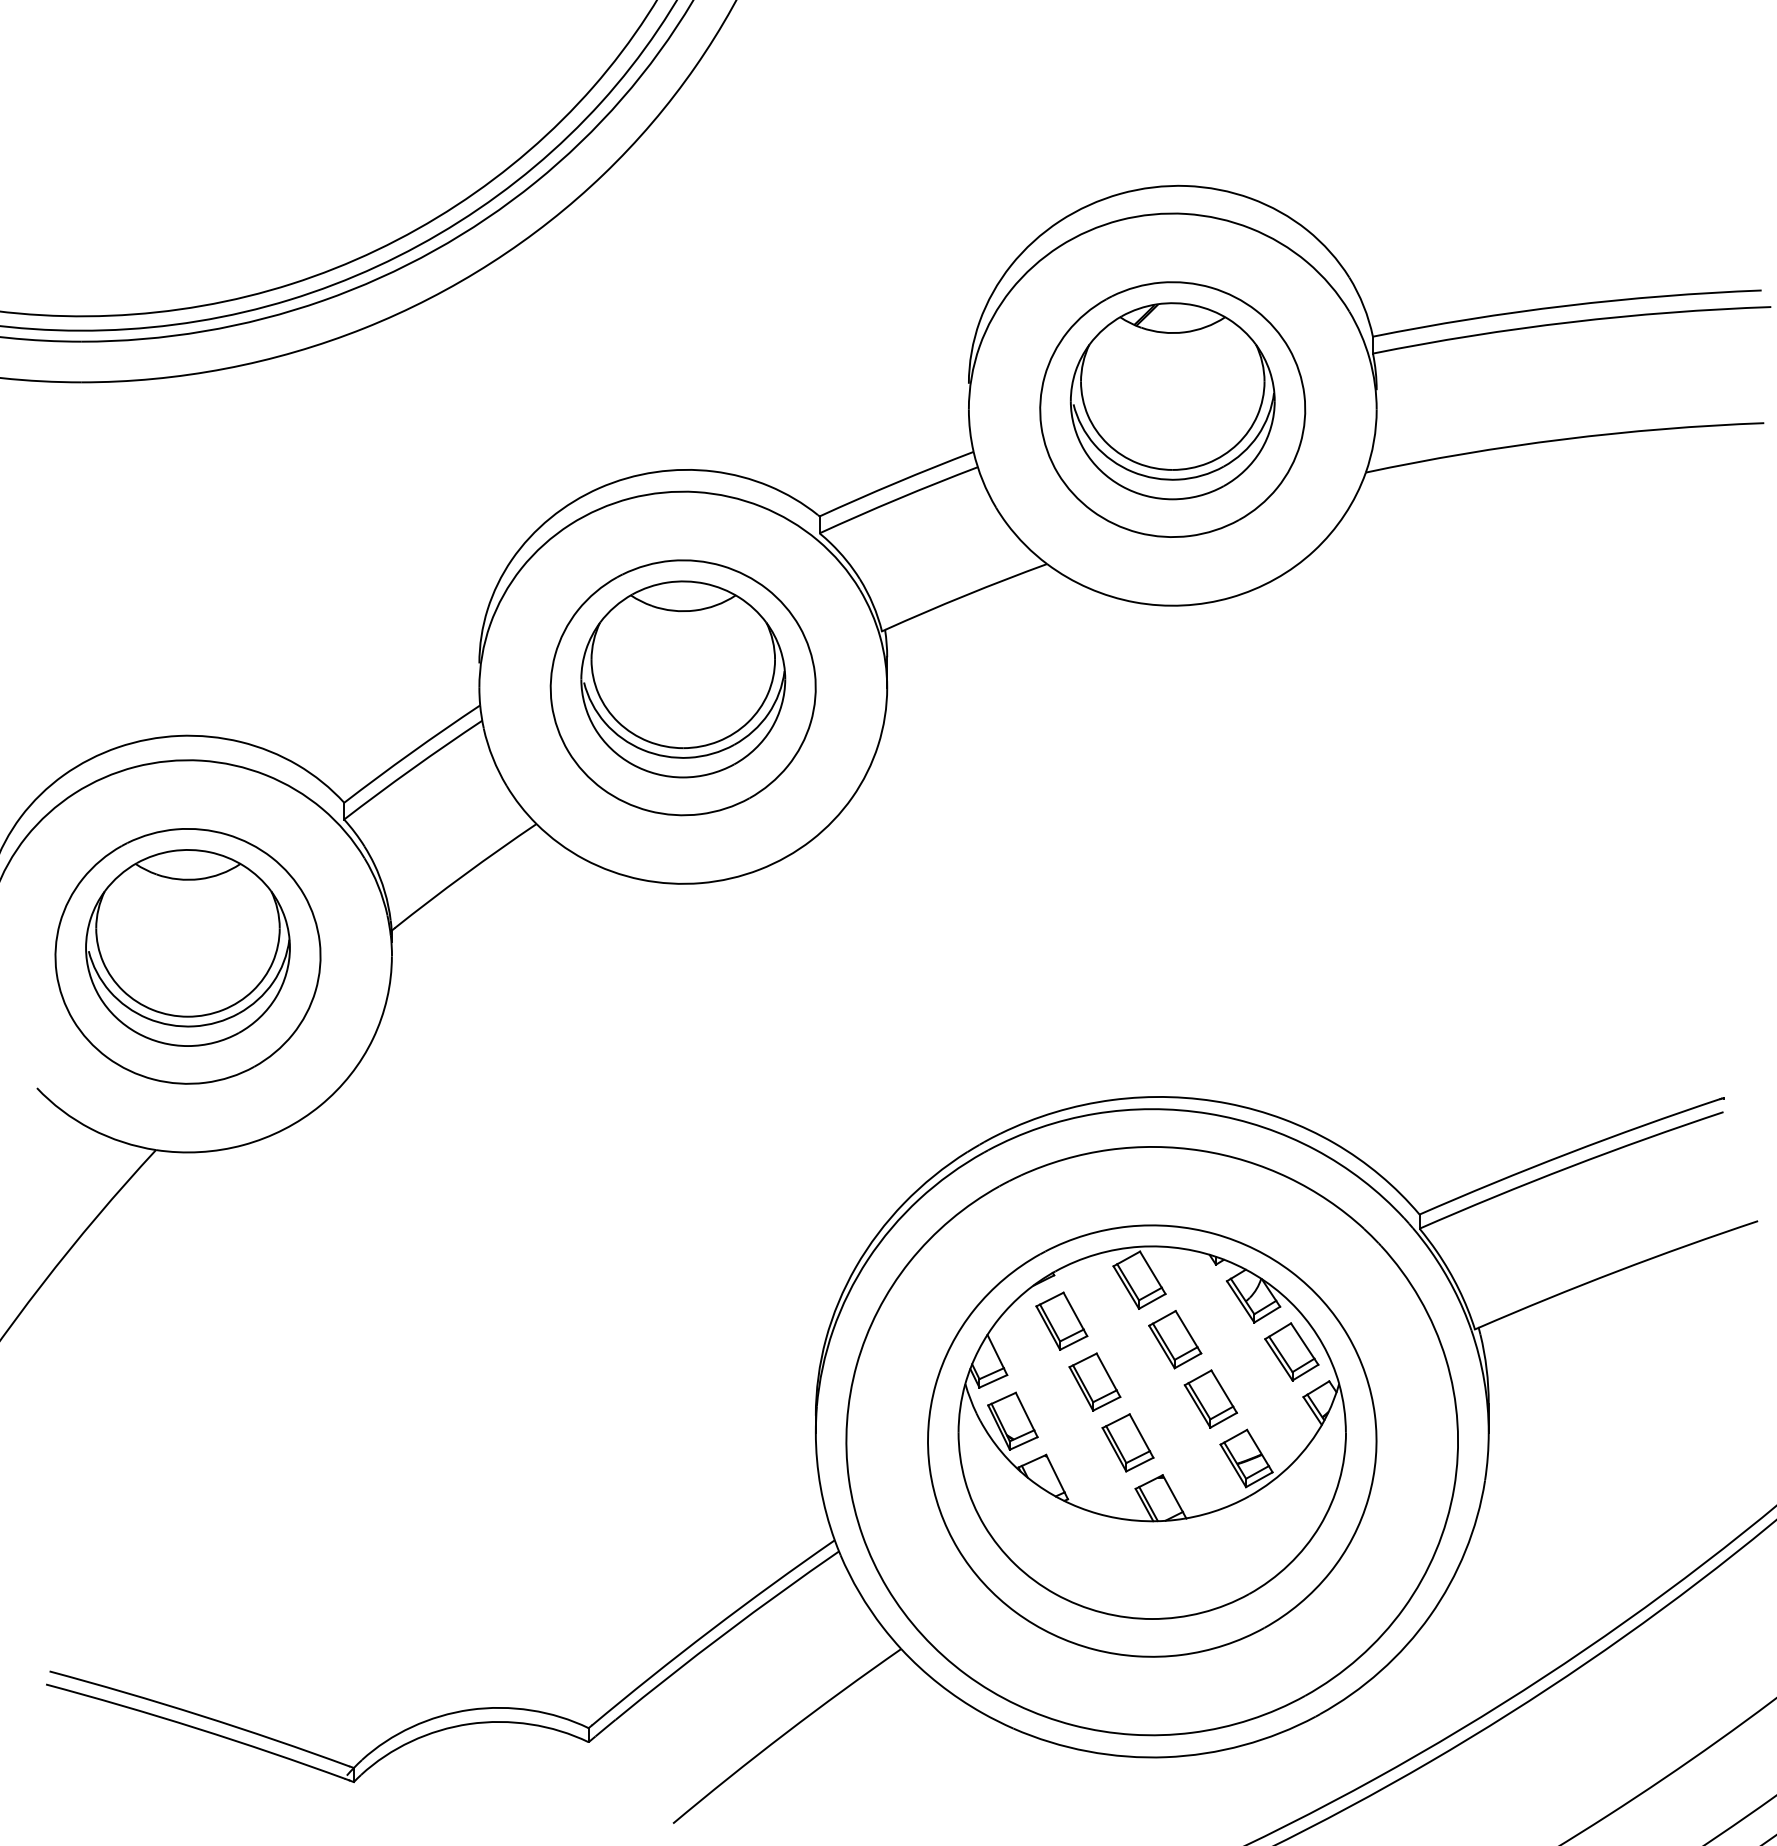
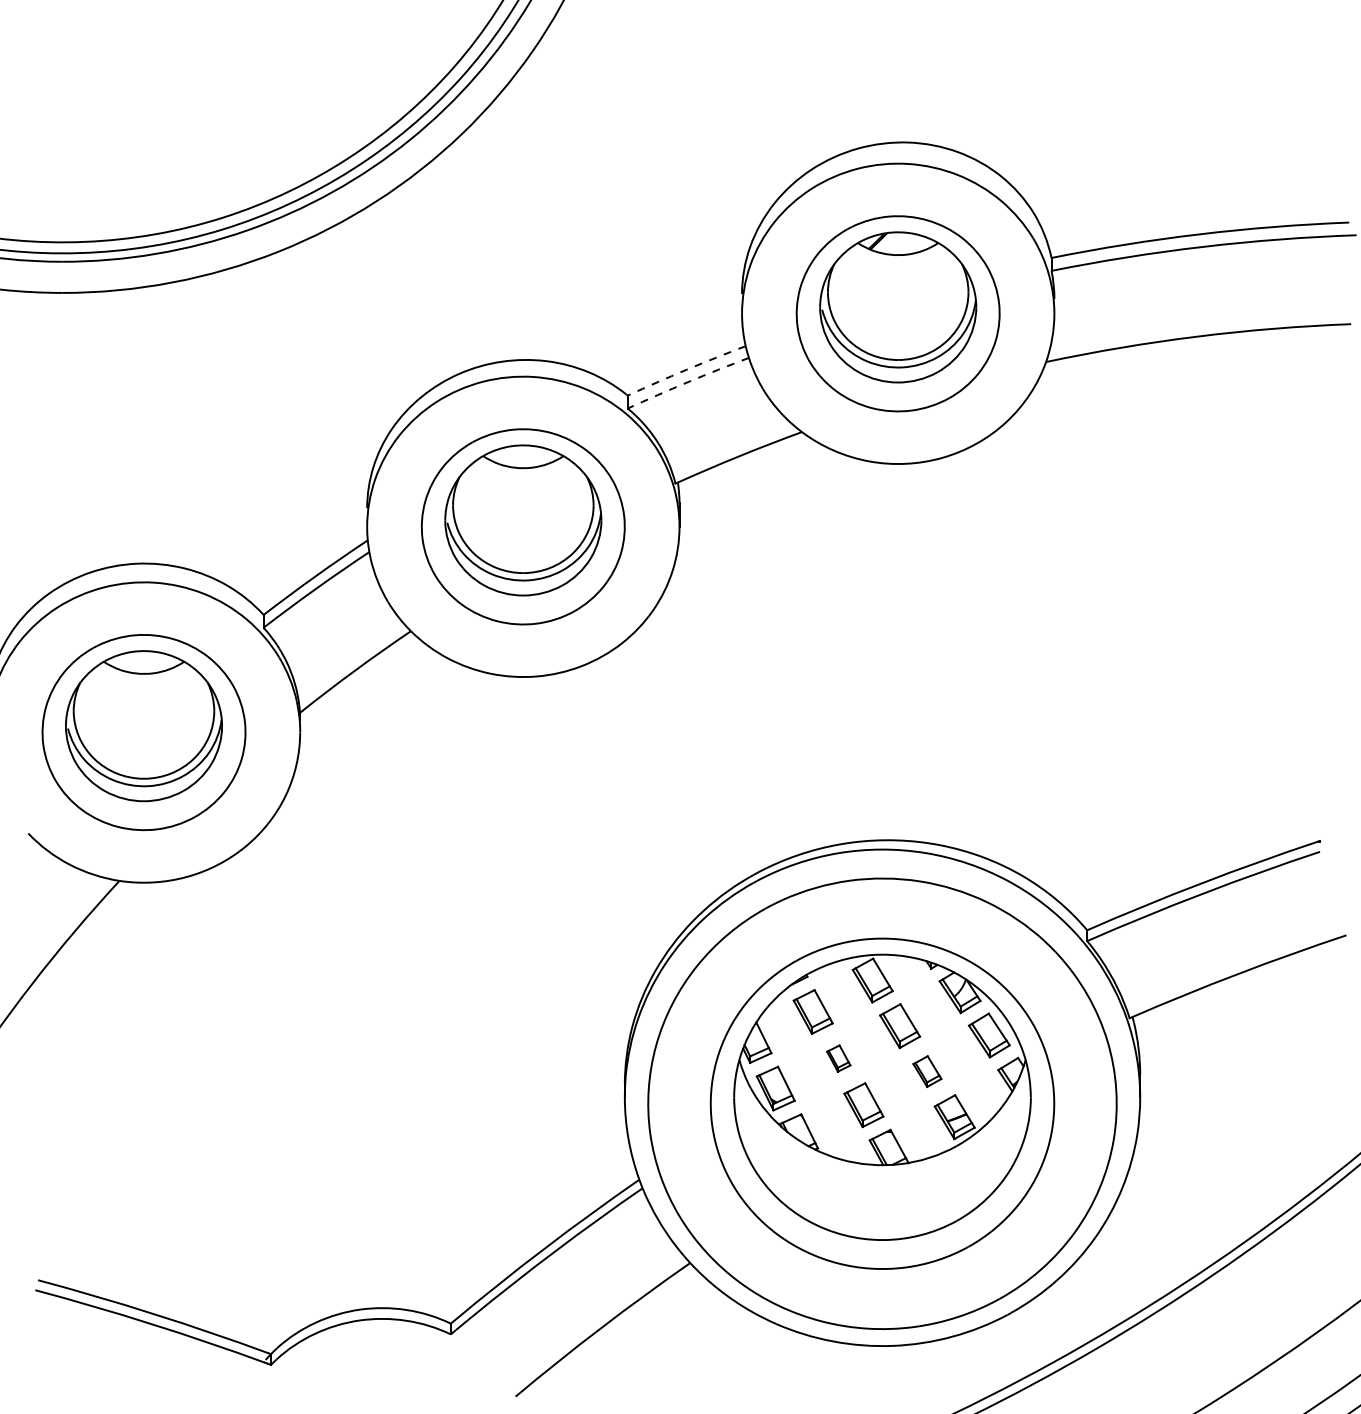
arc: (896, 482) -> (686, 369), solid -> dashed
arc: (897, 499) -> (687, 382), solid -> dashed
part: (1094, 1381) -> (838, 1058), size x0.6
part: (1211, 1398) -> (927, 1071), size x0.7

